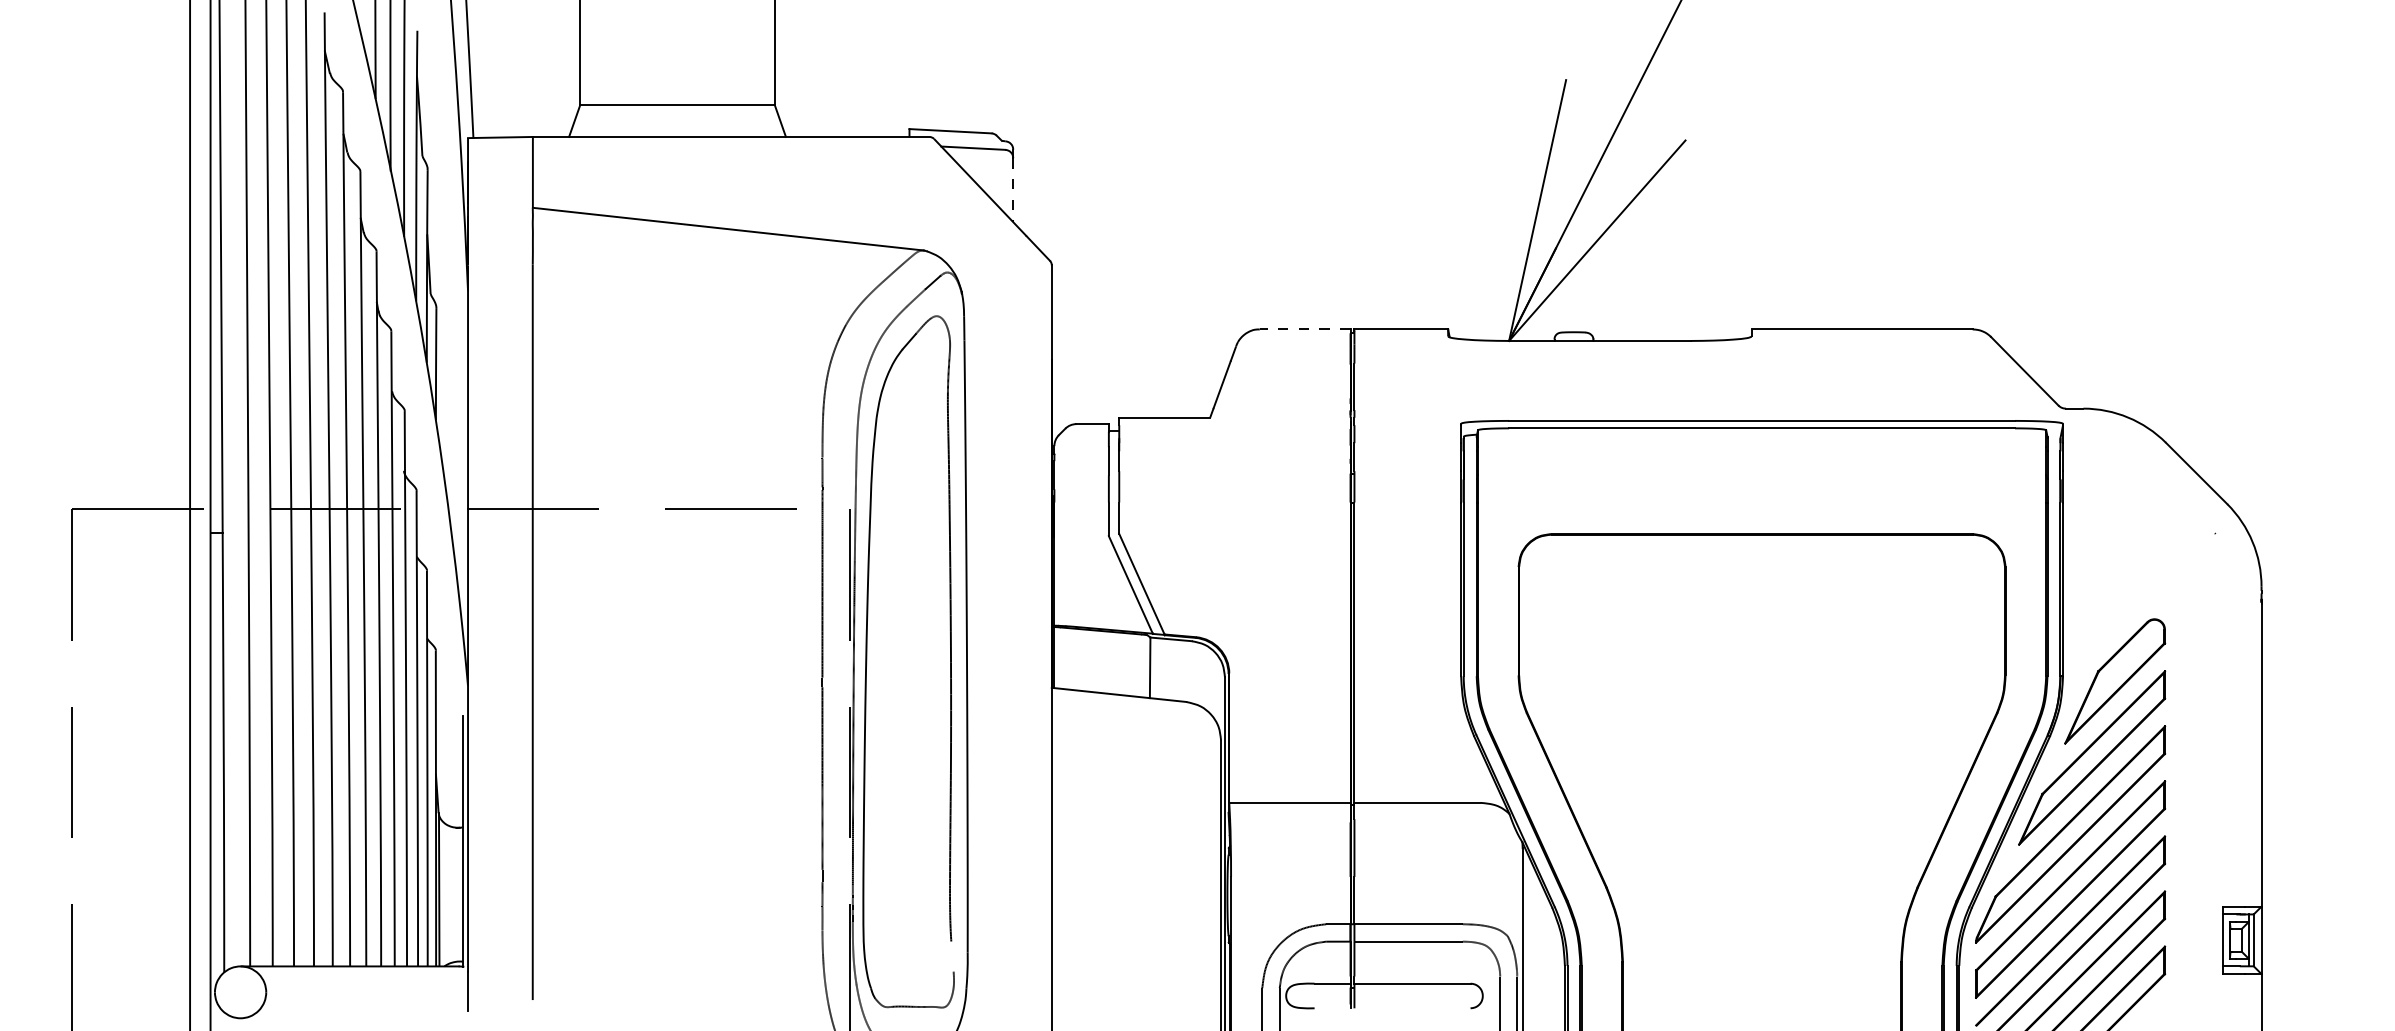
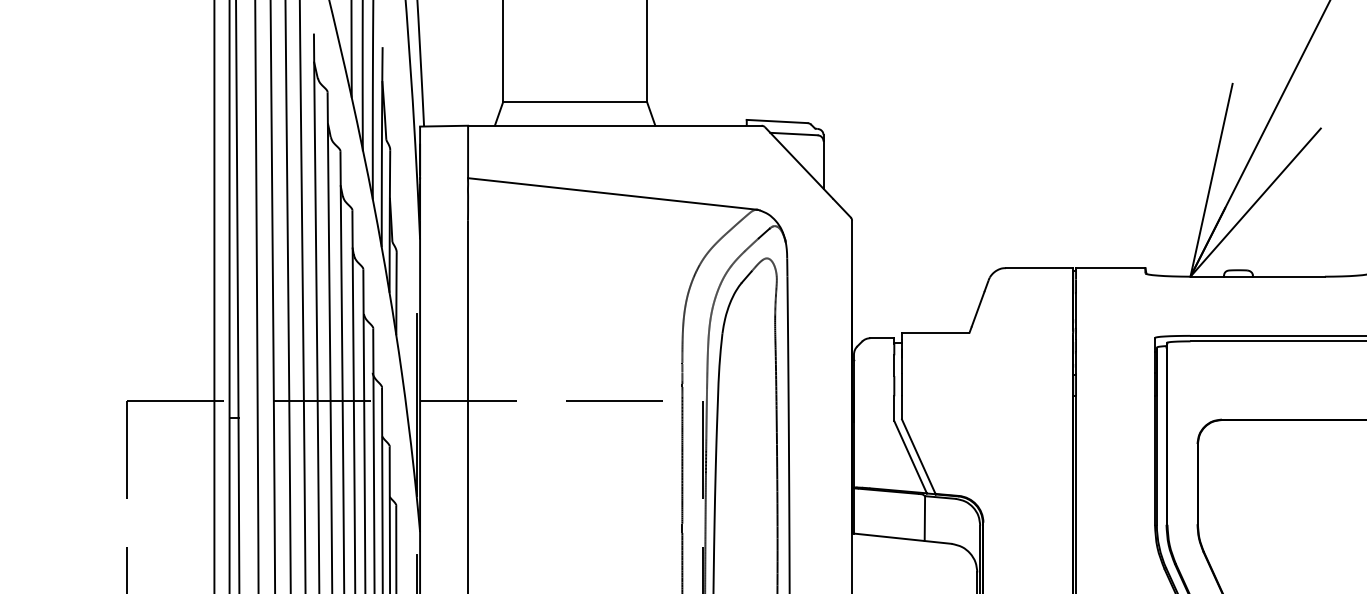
line: (1013, 190) -> (823, 165), dashed -> solid
line: (1304, 329) -> (1039, 268), dashed -> solid
line: (463, 514) -> (416, 405), added

